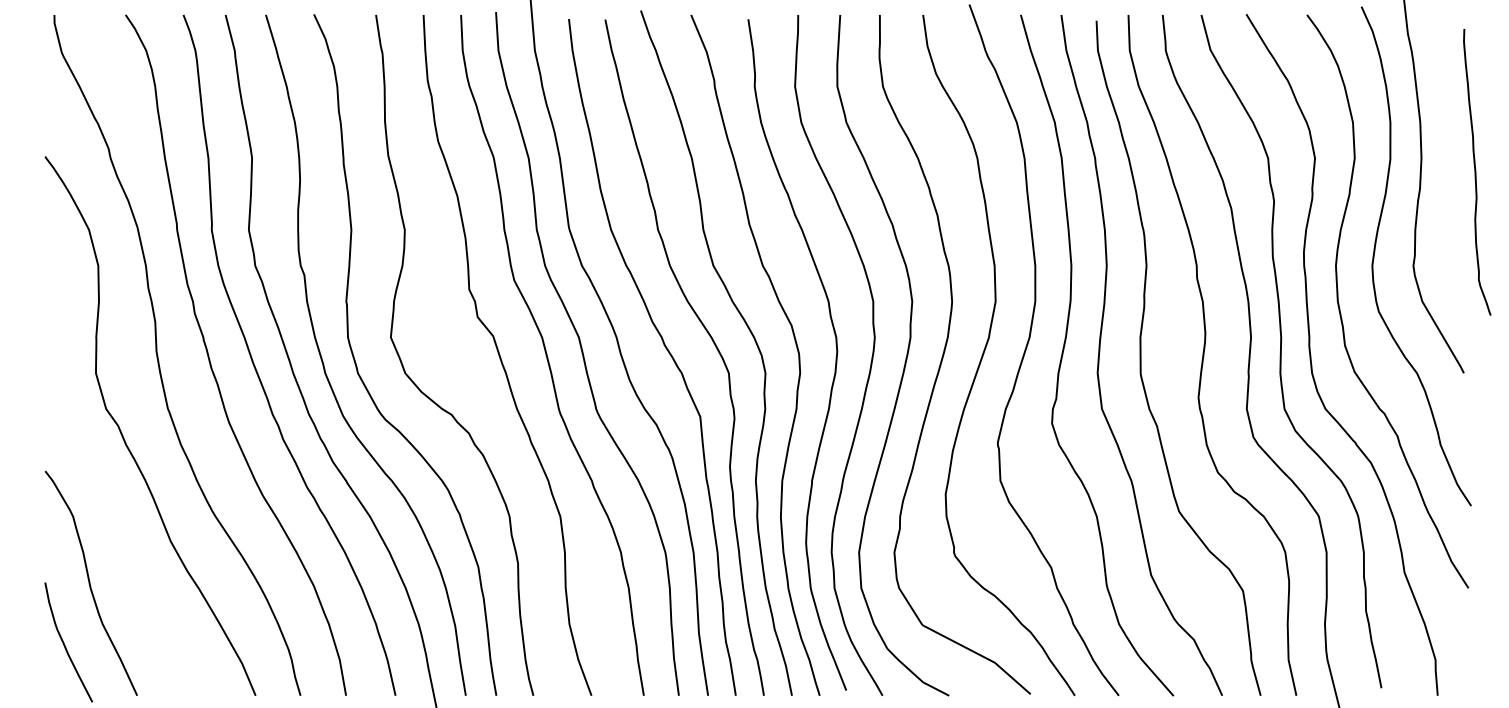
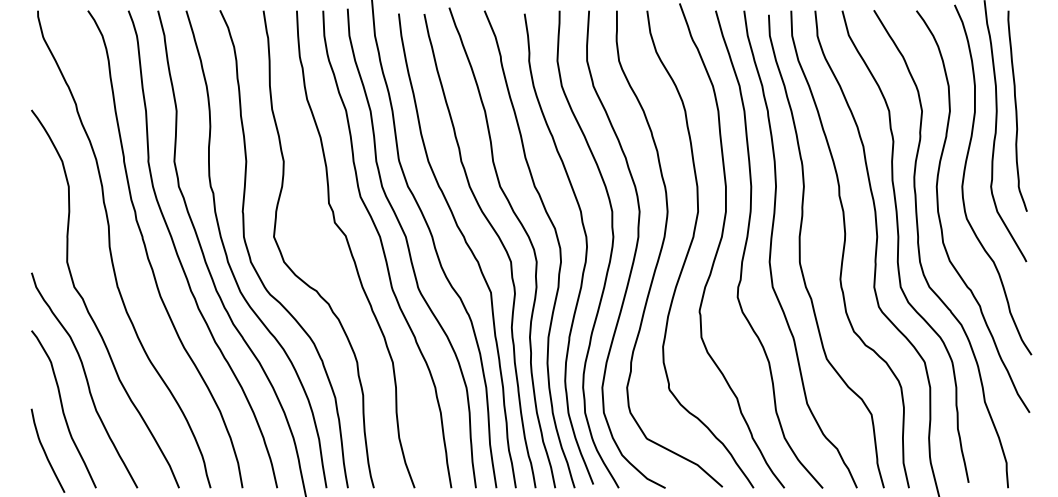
curve: (1476, 172) -> (1017, 111), moved
curve: (122, 539) -> (85, 378), added

